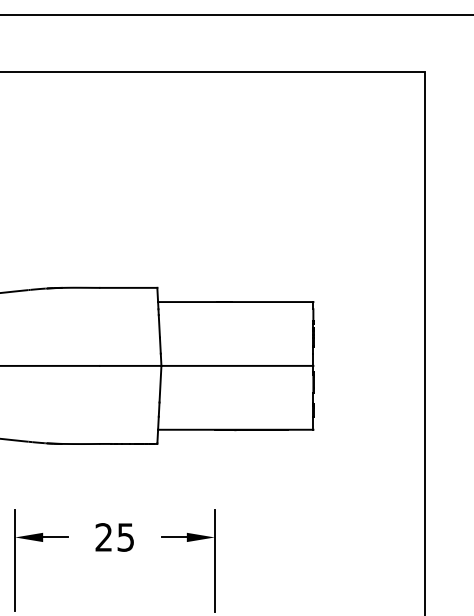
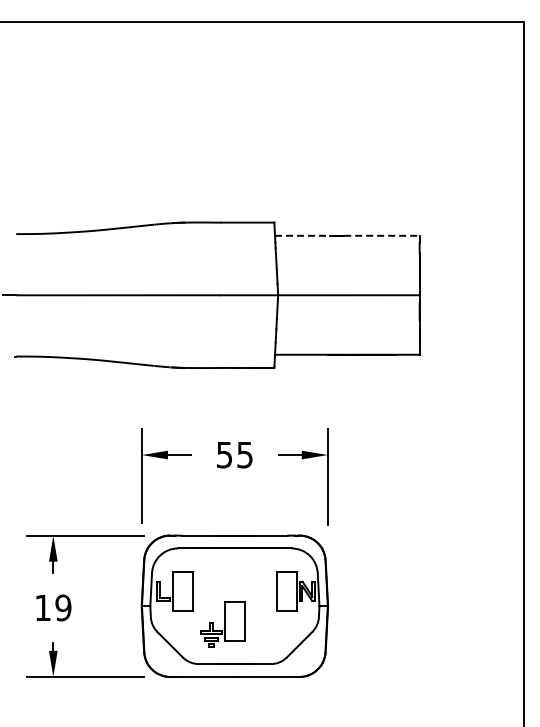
line: (187, 301) -> (302, 235), solid -> dashed
line: (272, 301) -> (381, 235), solid -> dashed
text: (103, 536) -> (224, 454), 25 -> 55

